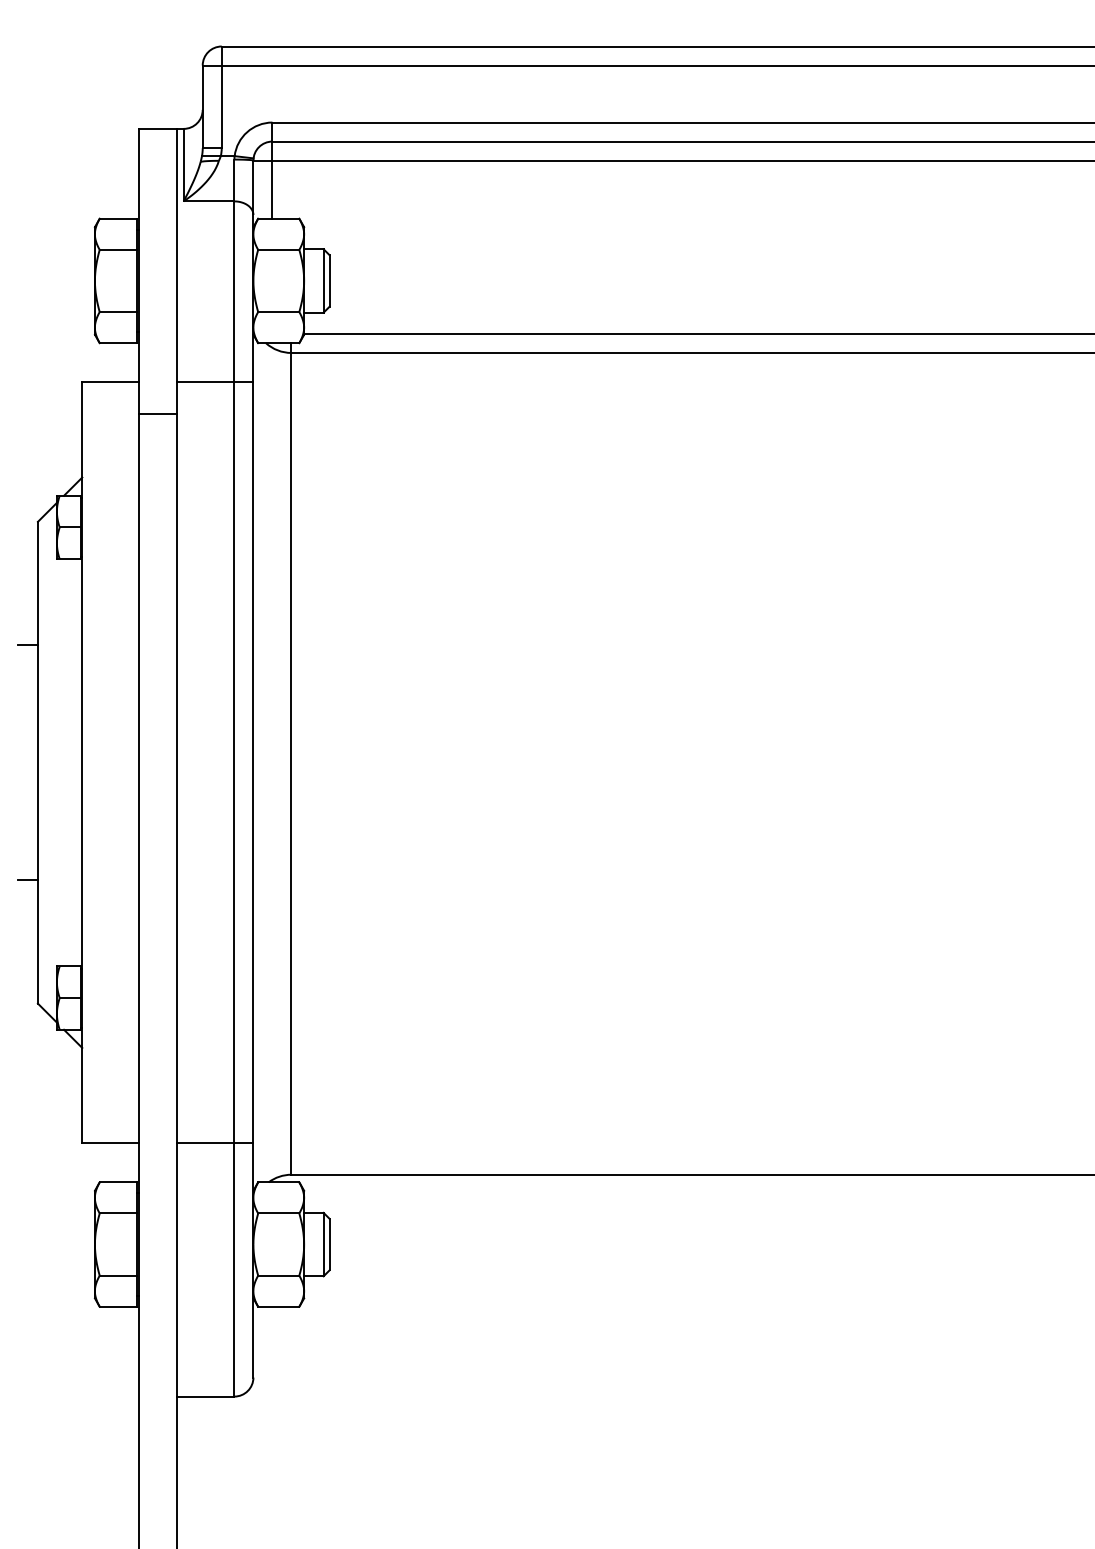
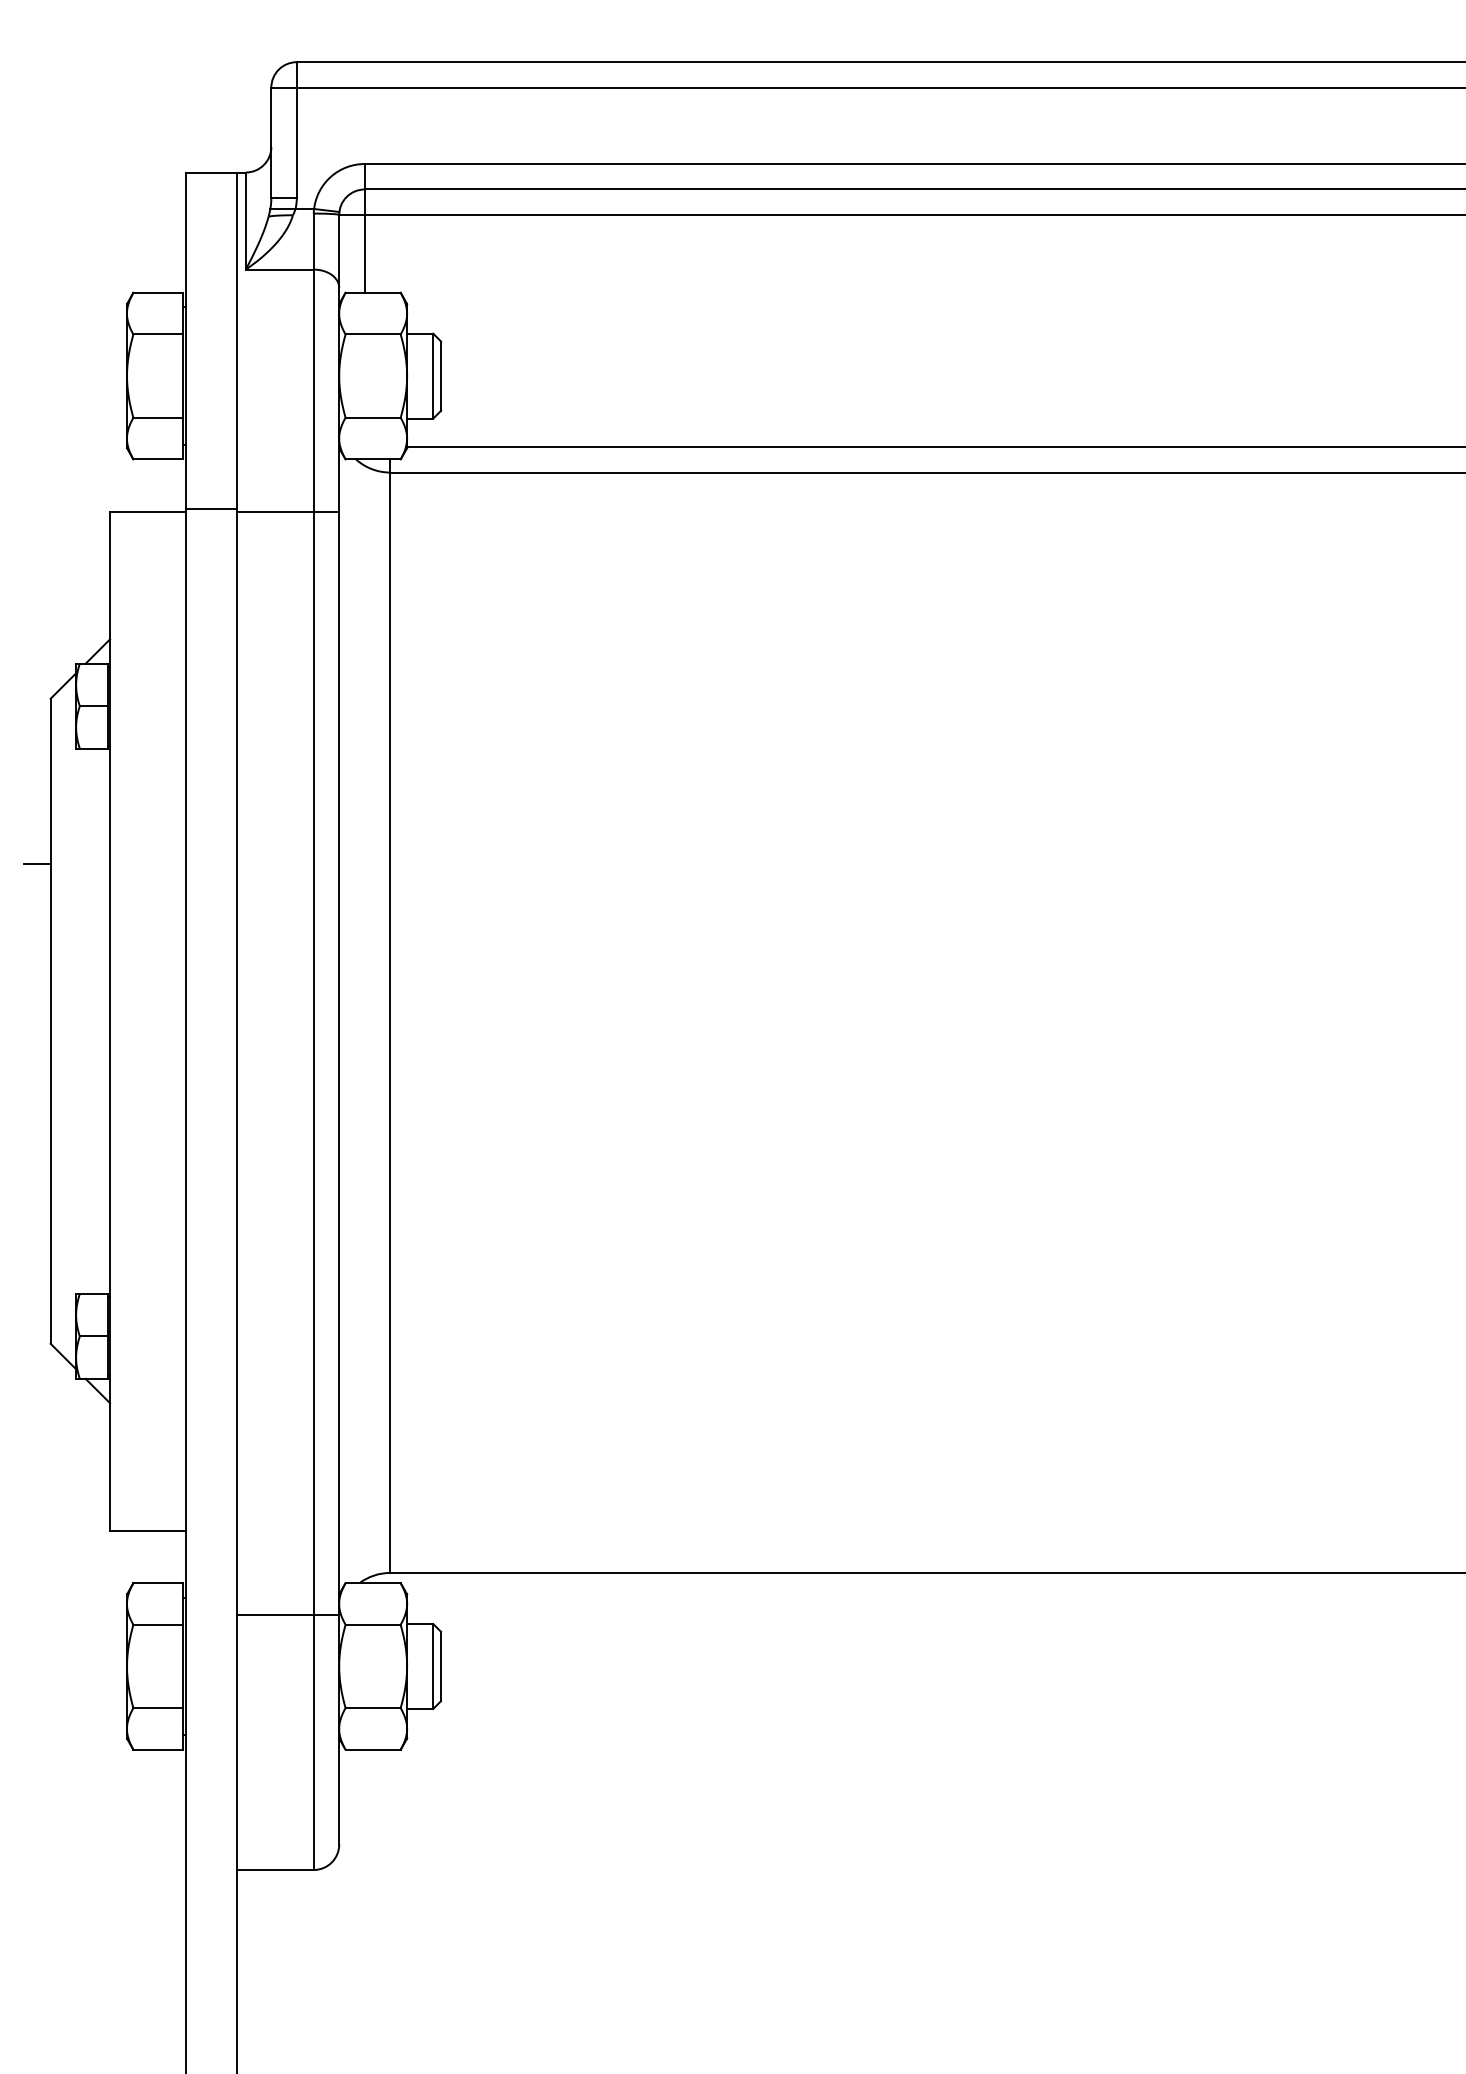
line: (158, 414) -> (211, 509), moved
line: (28, 880) -> (37, 1178), removed
line: (215, 1143) -> (288, 1614), moved

